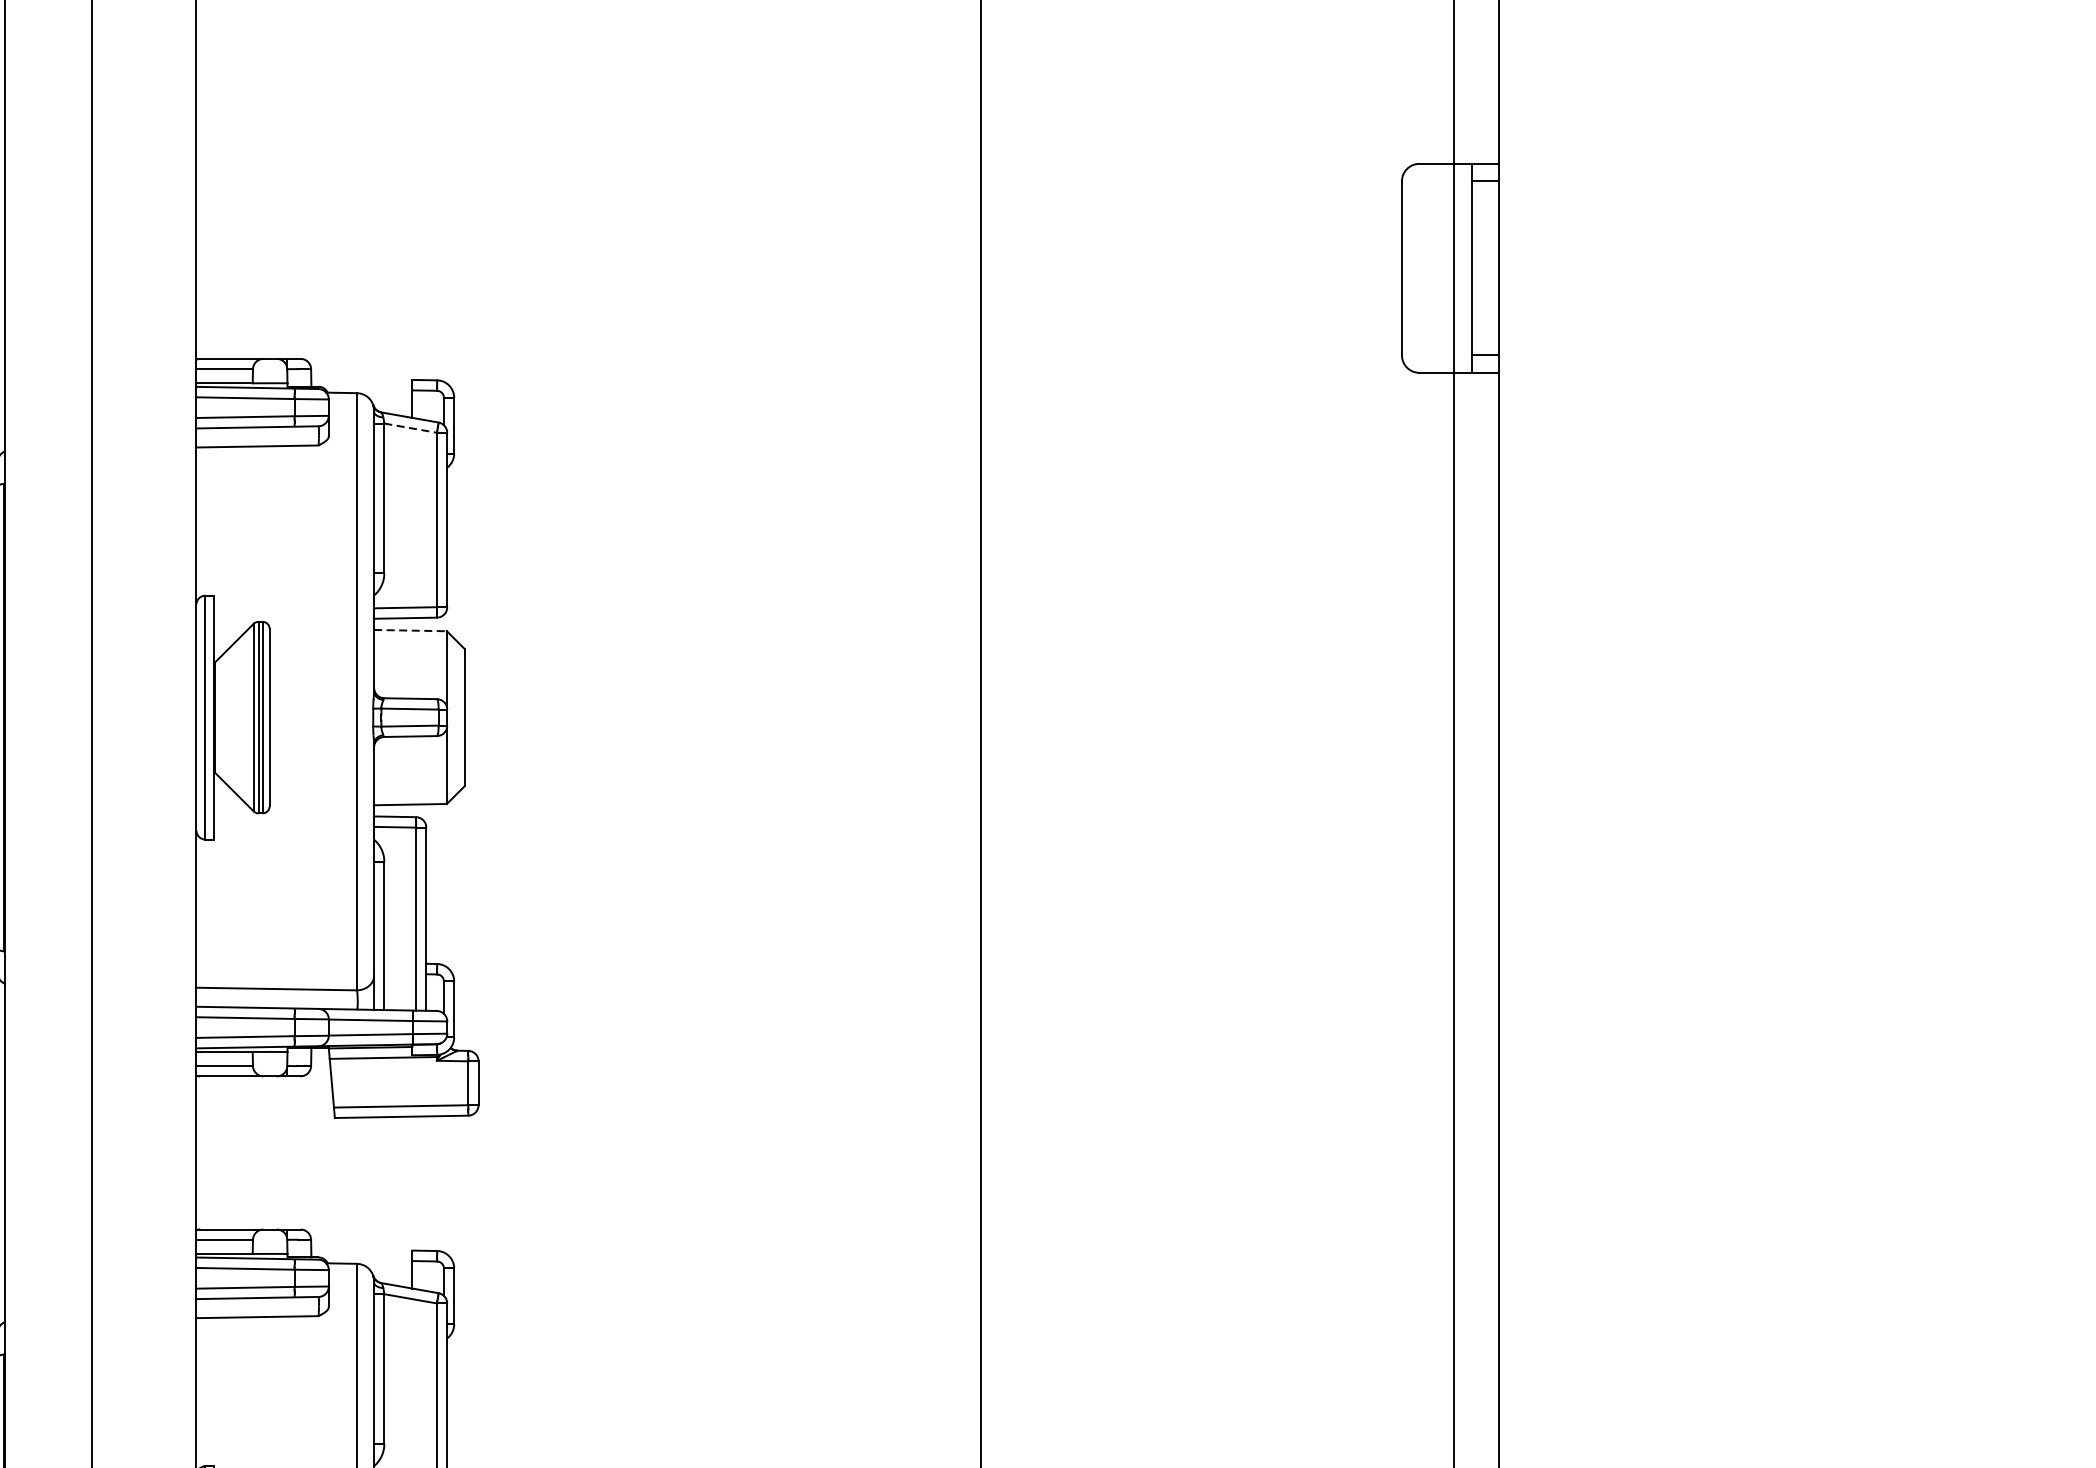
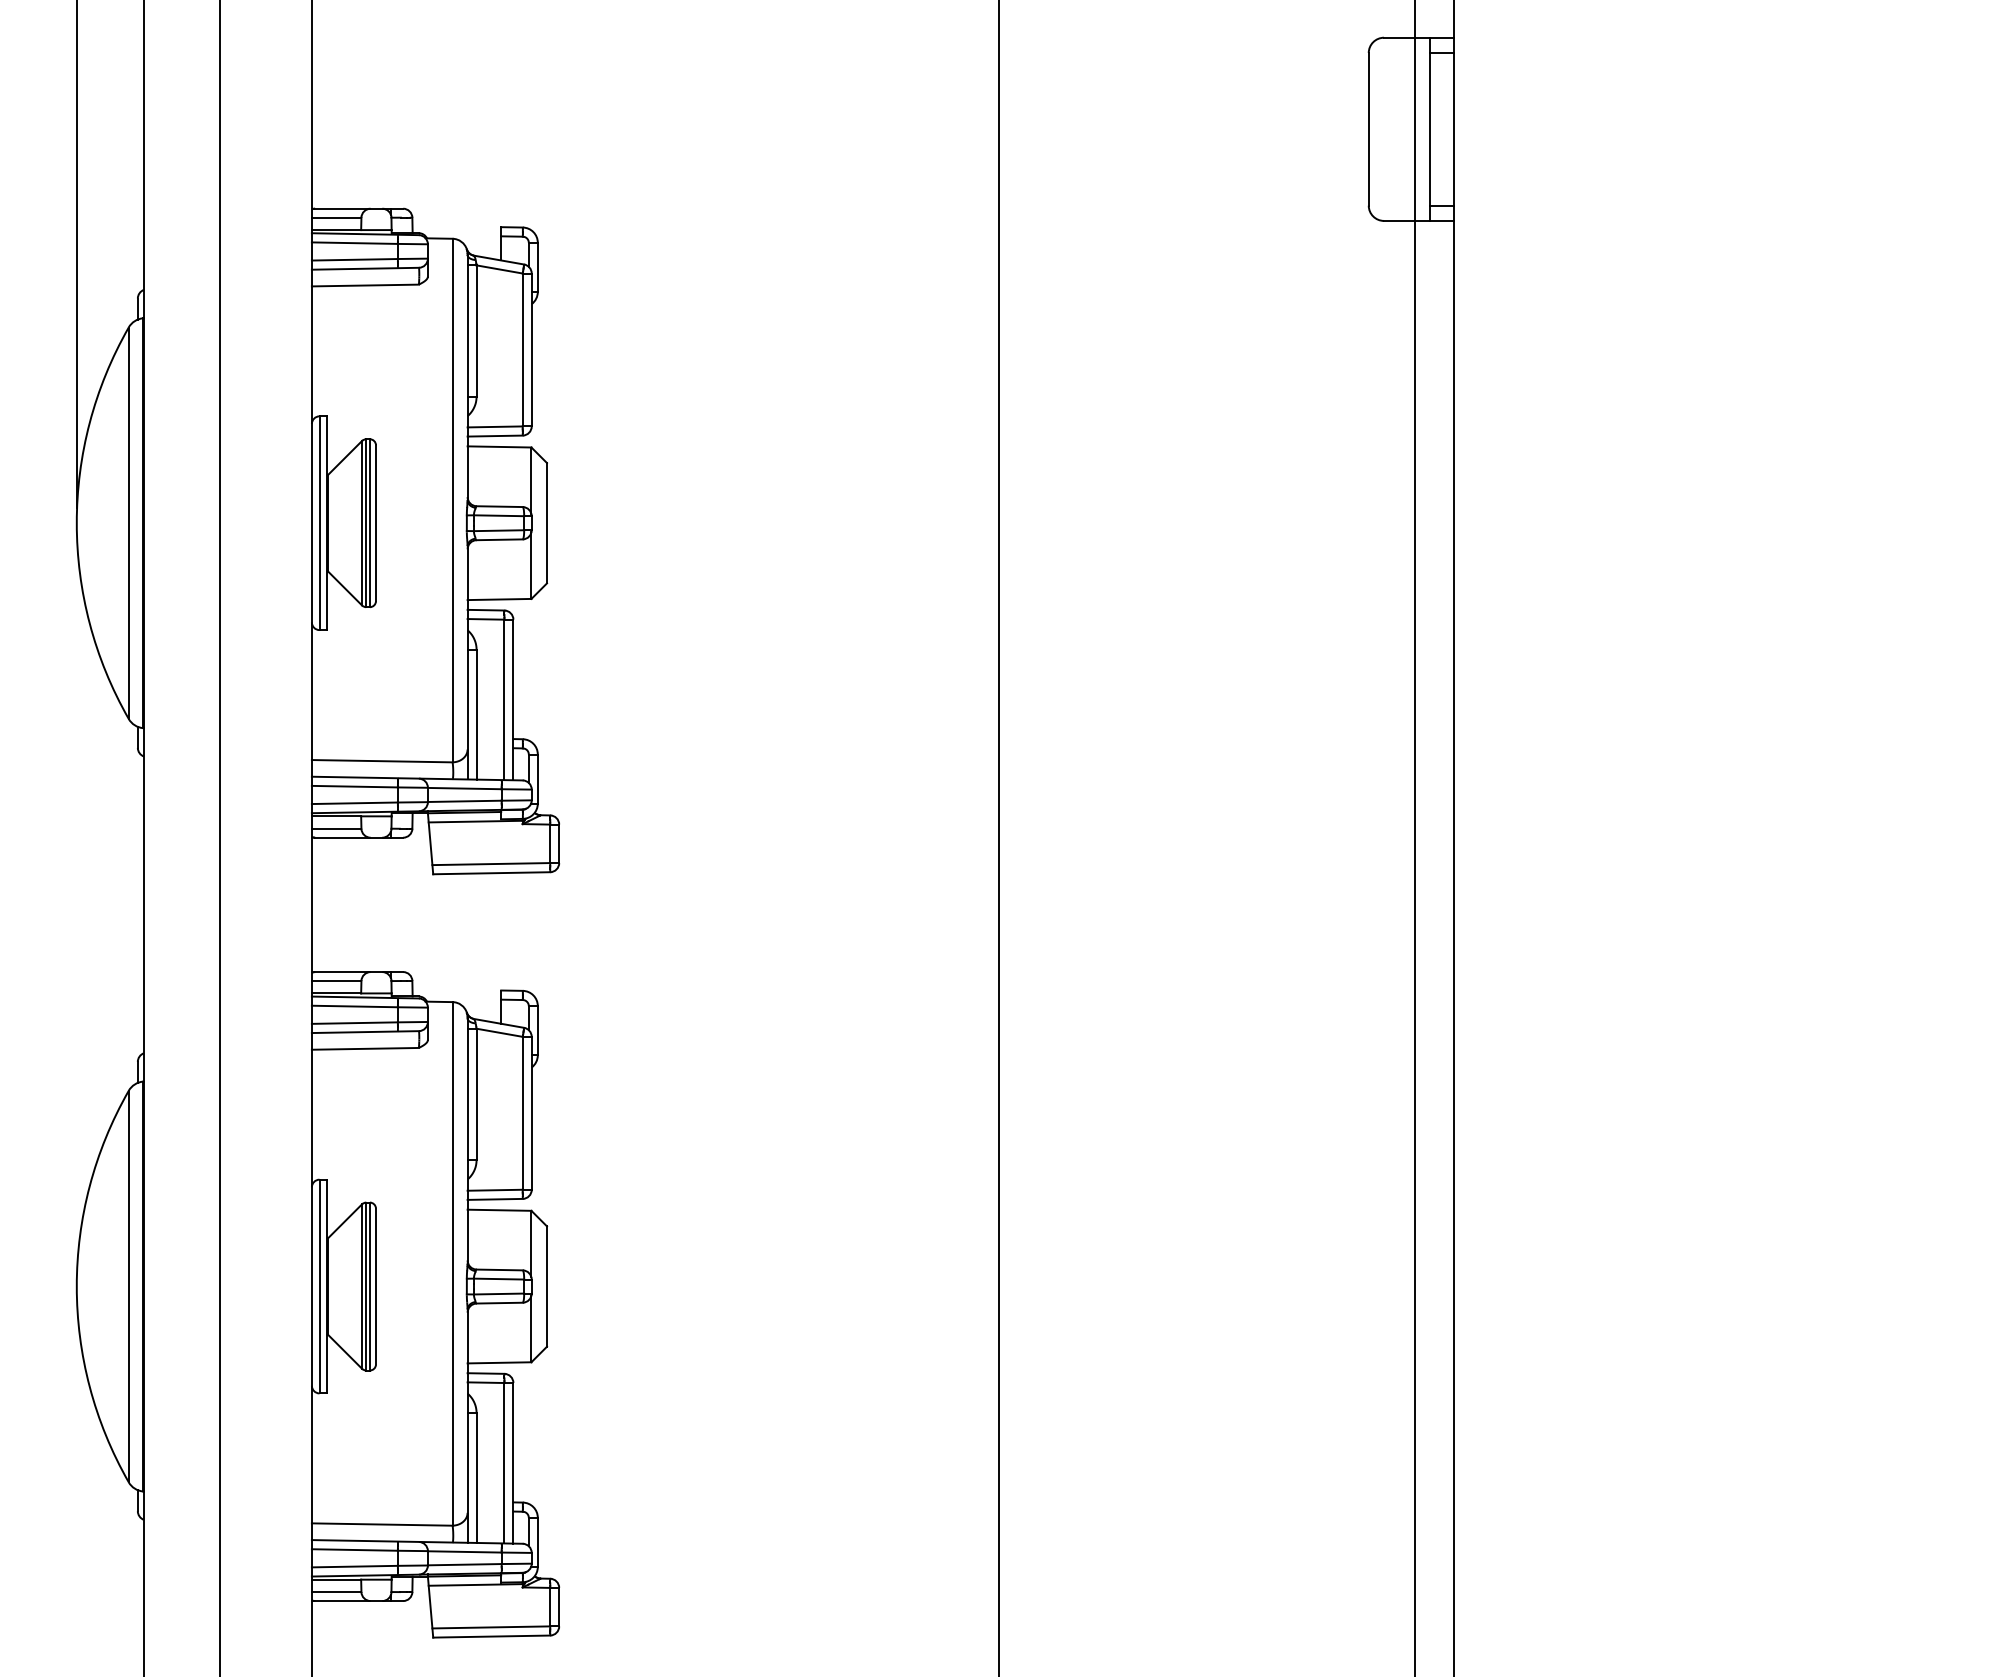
line: (411, 428) -> (500, 269), dashed -> solid
line: (410, 630) -> (499, 446), dashed -> solid

